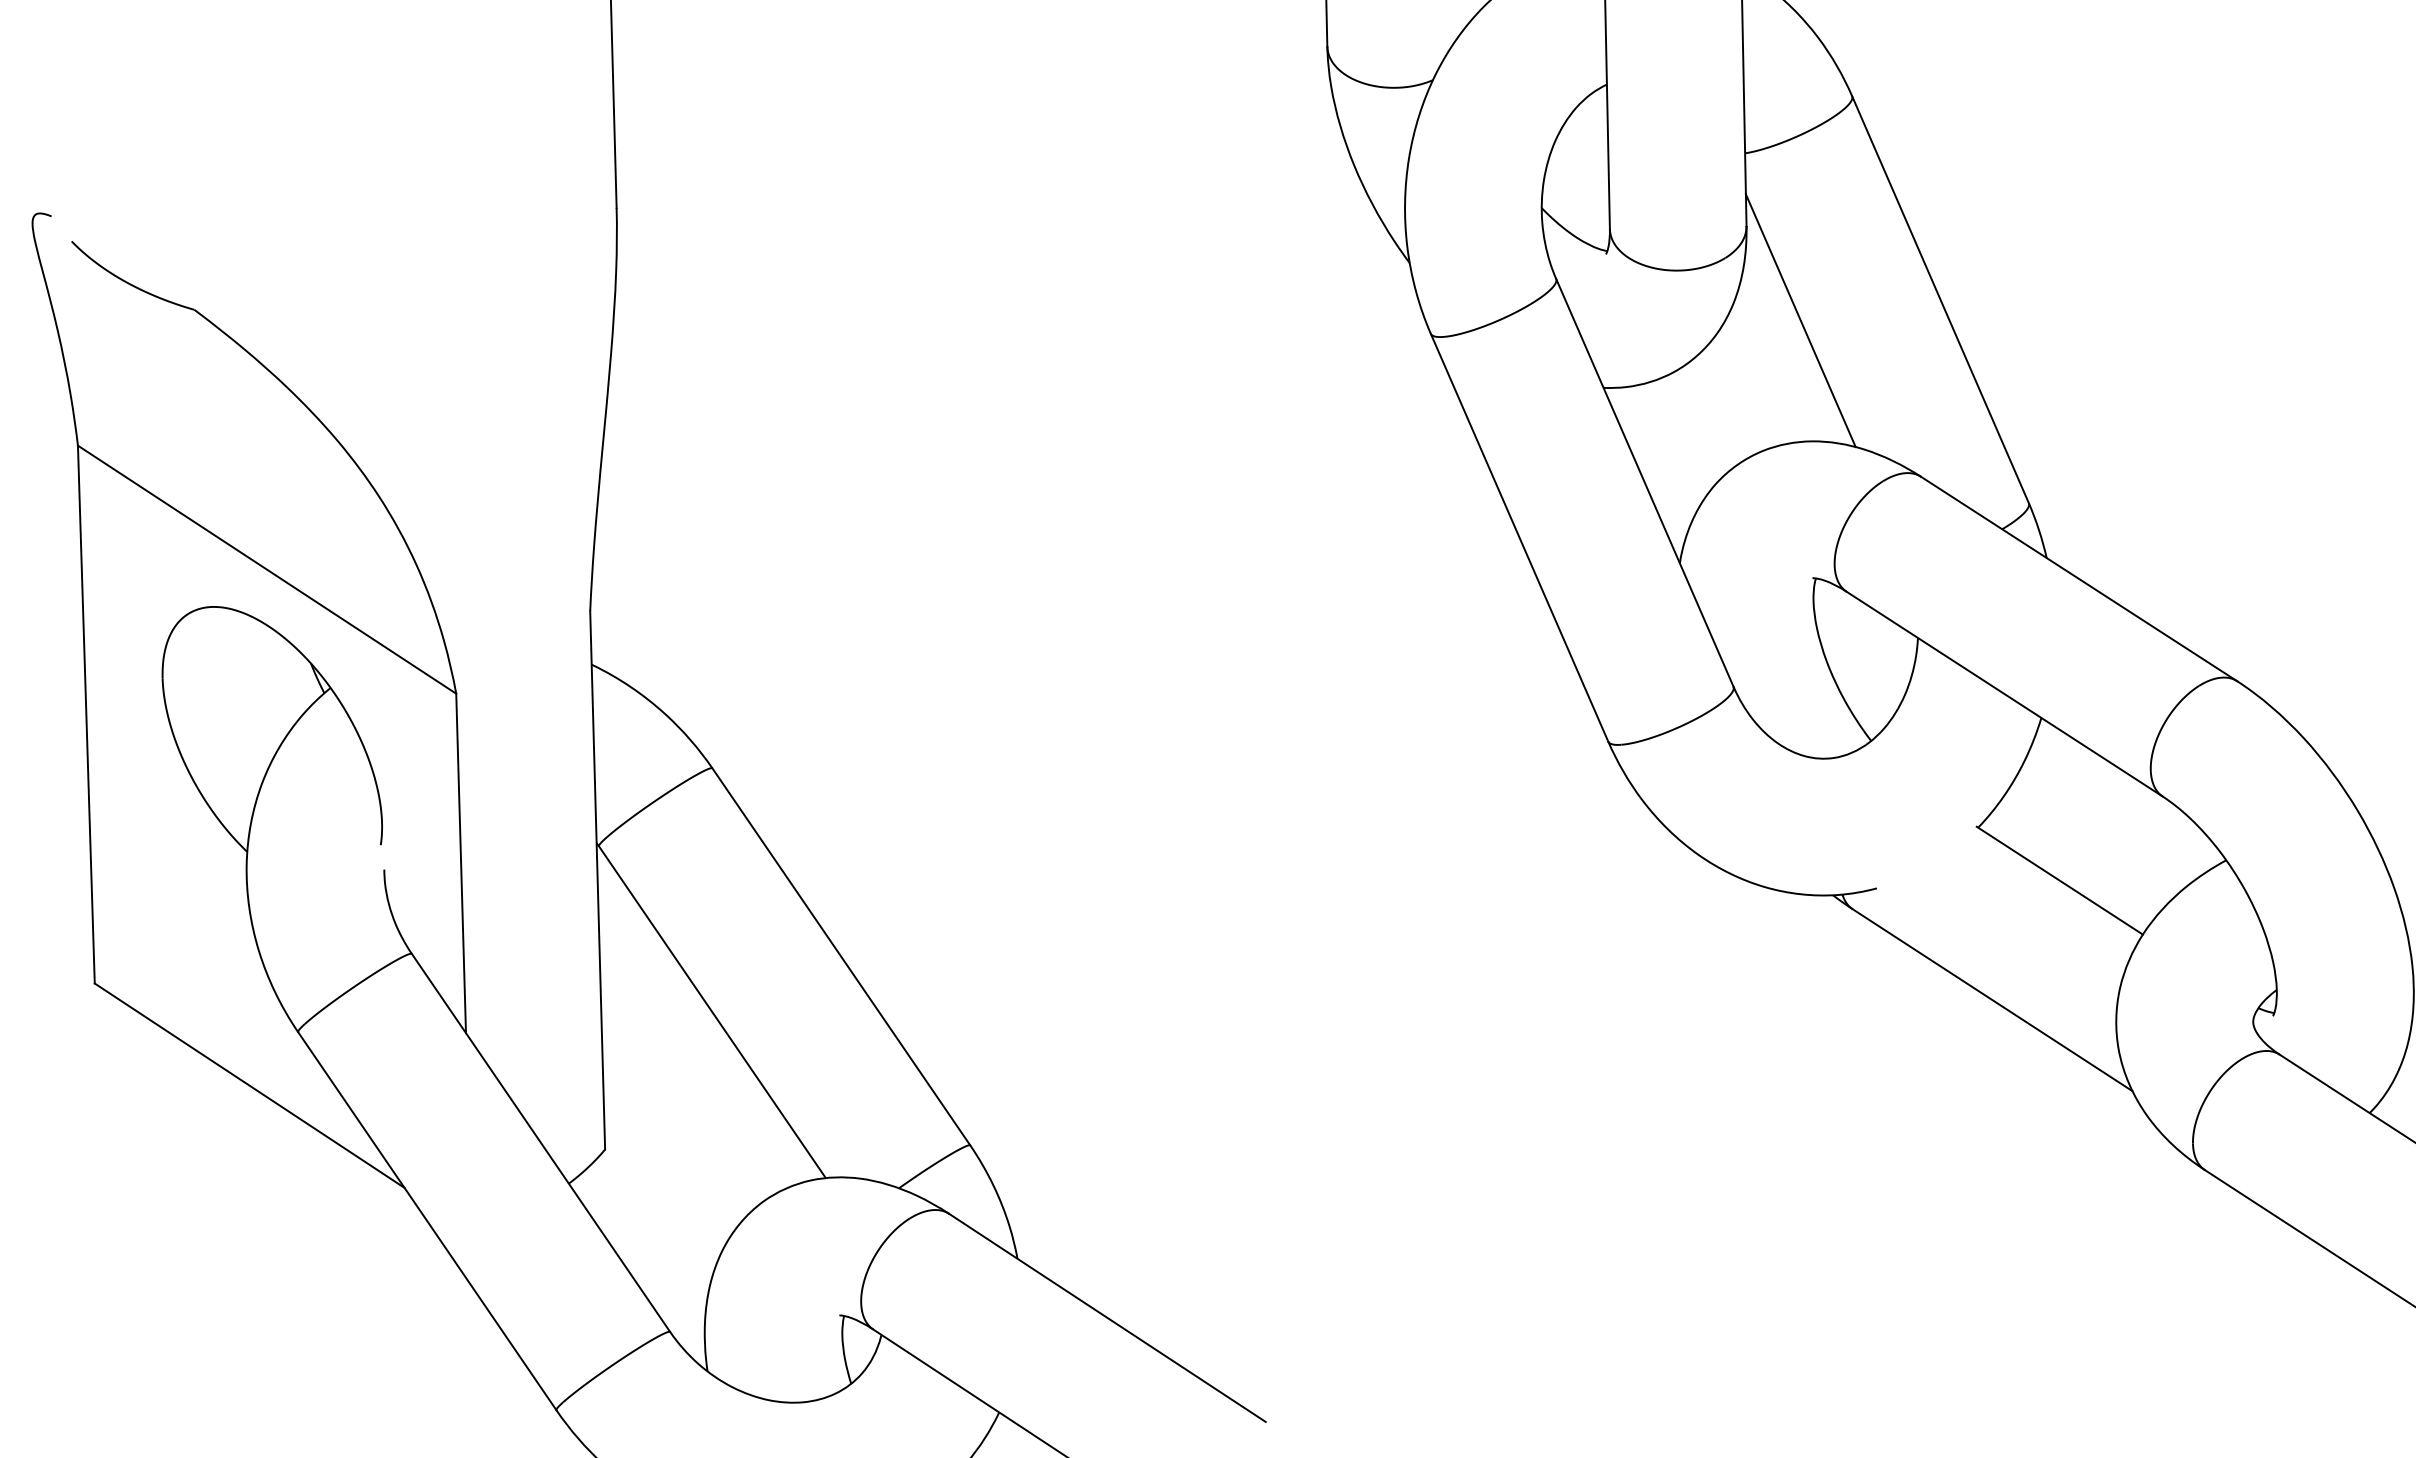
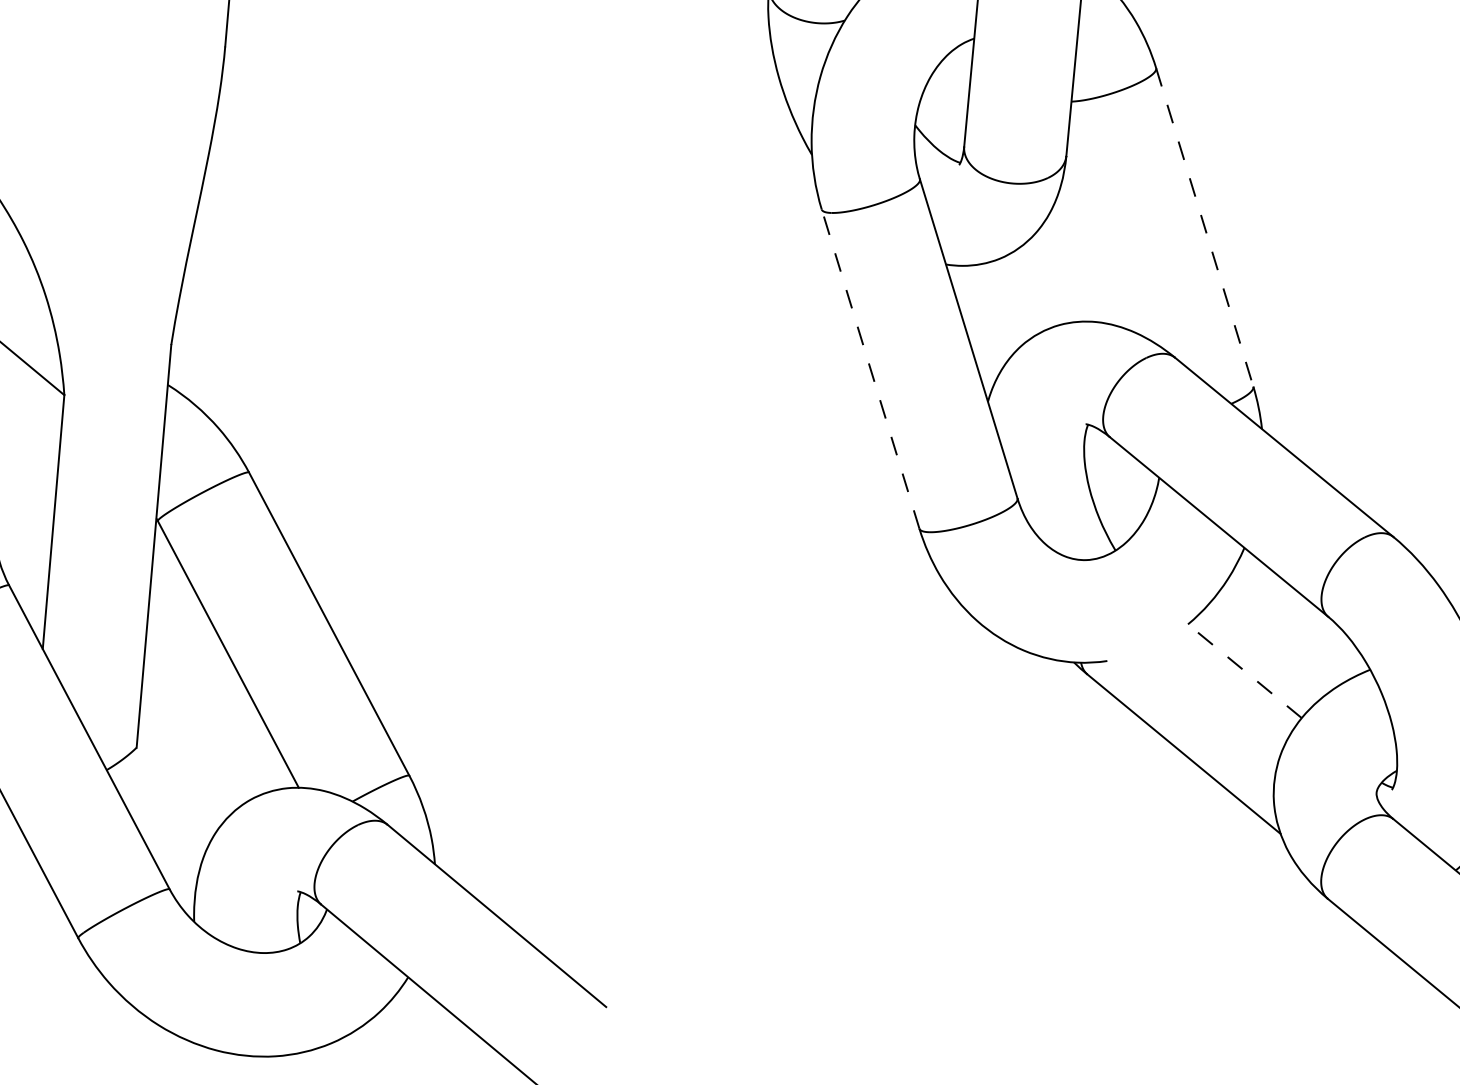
line: (1940, 299) -> (1204, 227), solid -> dashed
line: (1800, 320) -> (1098, 231), removed
line: (1519, 537) -> (870, 368), solid -> dashed
line: (2059, 880) -> (1244, 670), solid -> dashed

